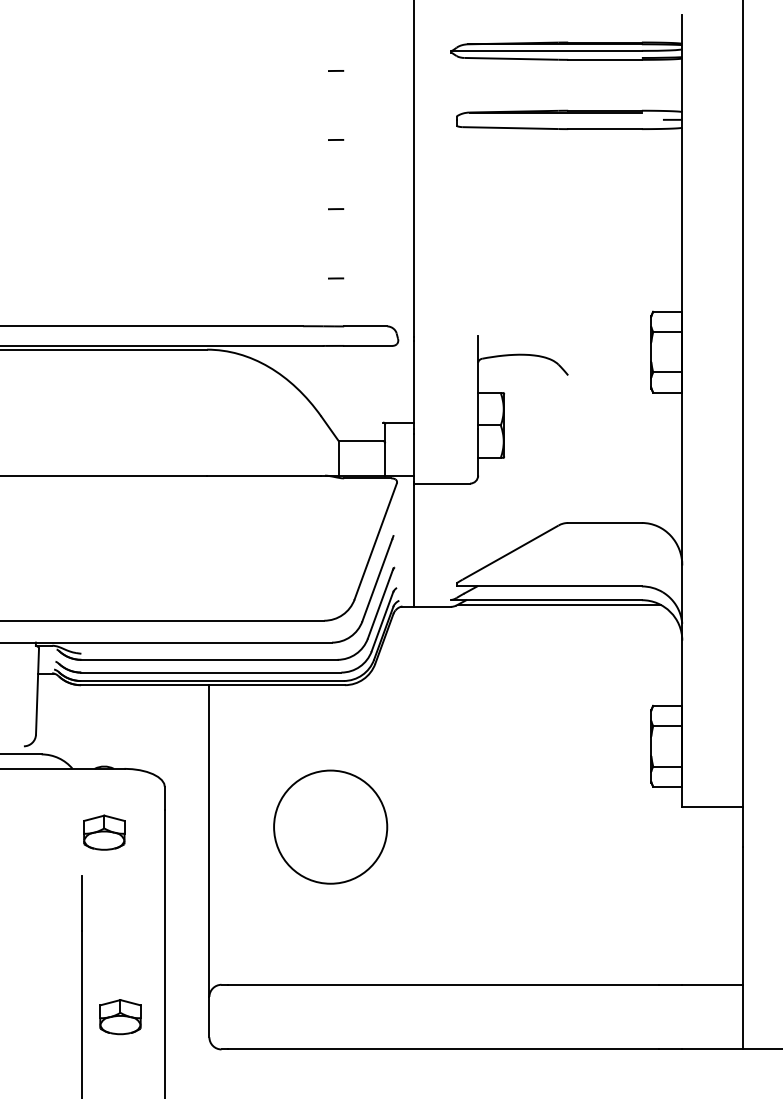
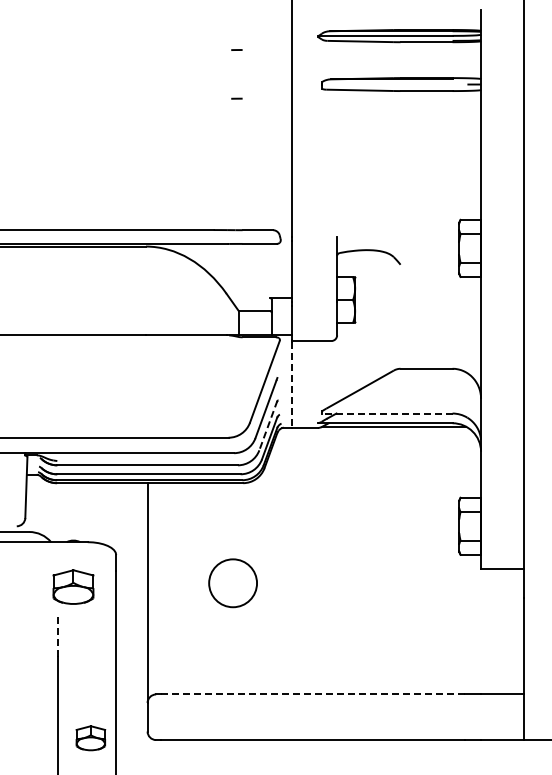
line: (335, 209) -> (236, 147), removed
line: (335, 278) -> (236, 196), removed
line: (413, 546) -> (291, 385), solid -> dashed
line: (548, 586) -> (386, 413), solid -> dashed
line: (380, 603) -> (268, 425), solid -> dashed
circle: (331, 827) -> (233, 583), size x0.6
part: (104, 833) -> (73, 587), size x1.4
line: (81, 904) -> (57, 637), solid -> dashed
line: (444, 984) -> (313, 694), solid -> dashed
part: (119, 1017) -> (90, 738), moved

